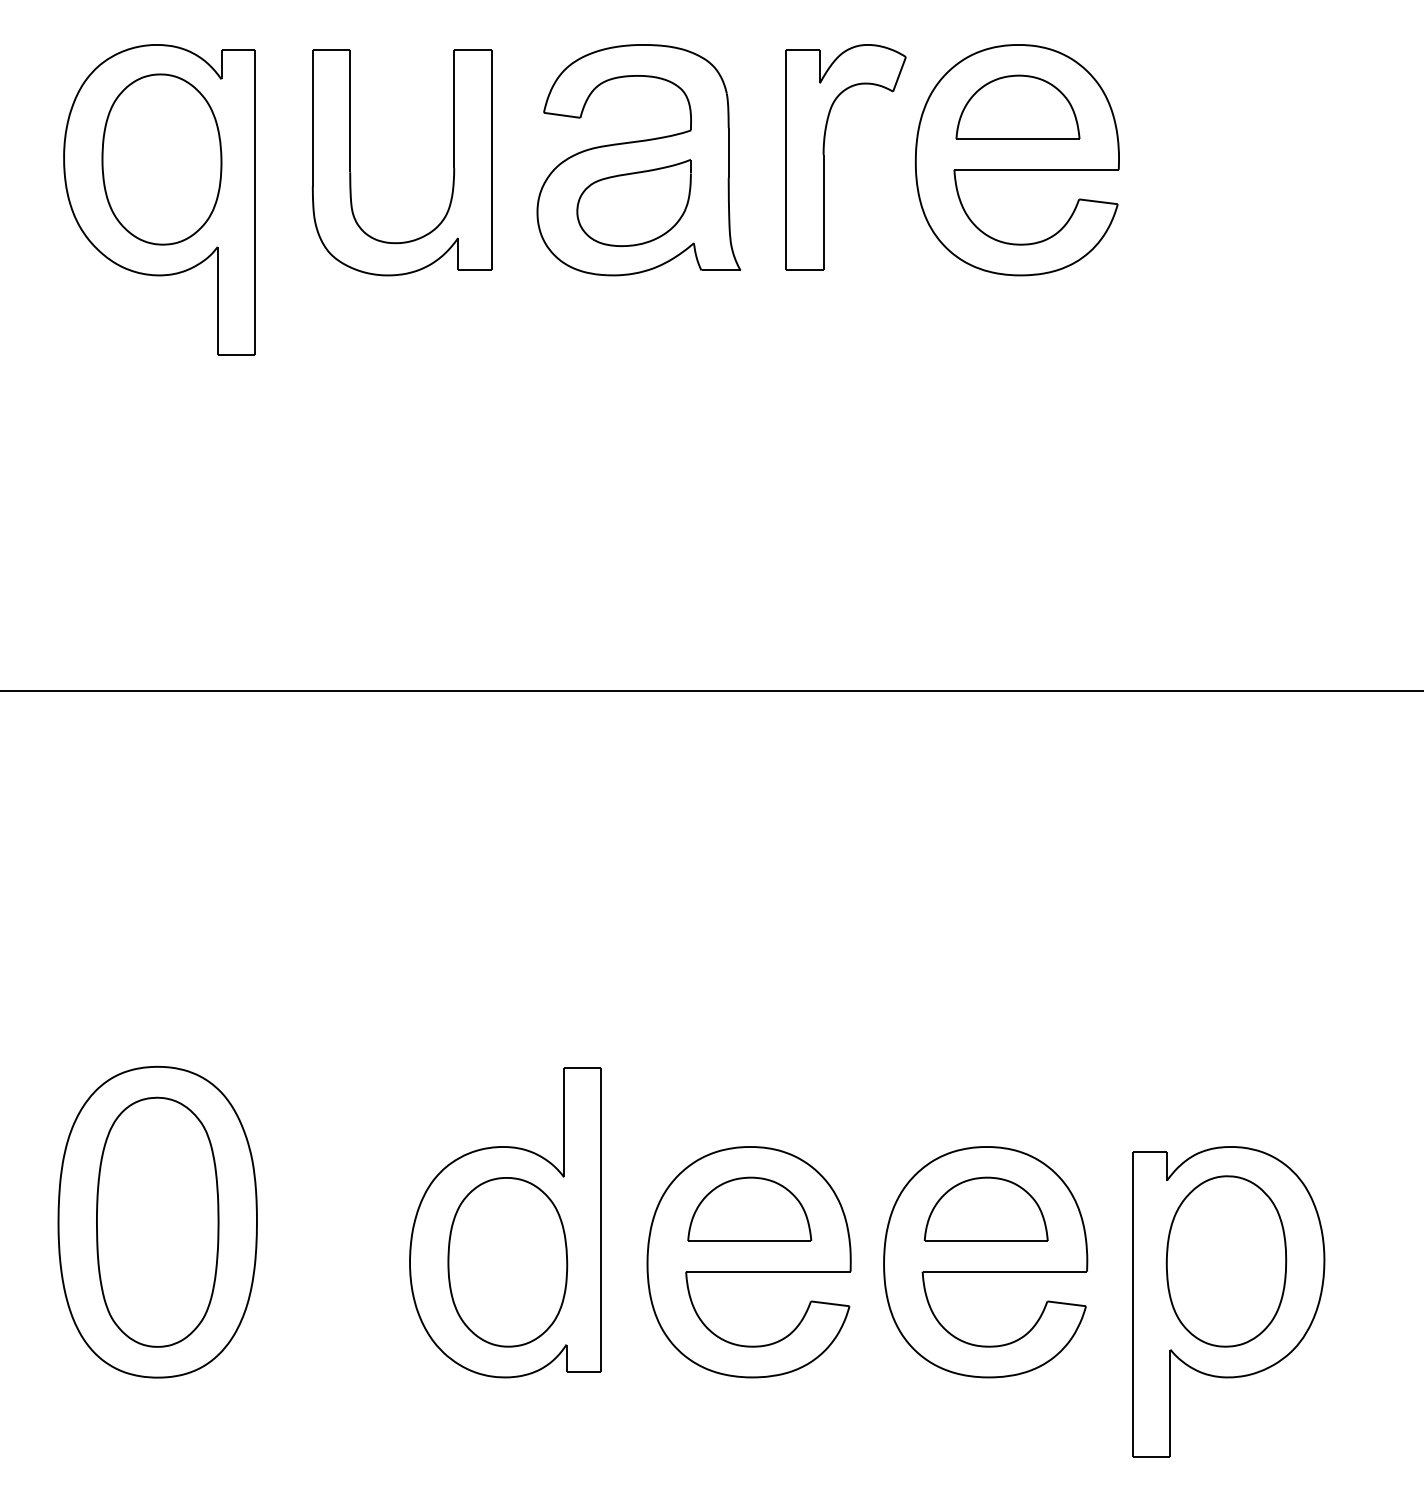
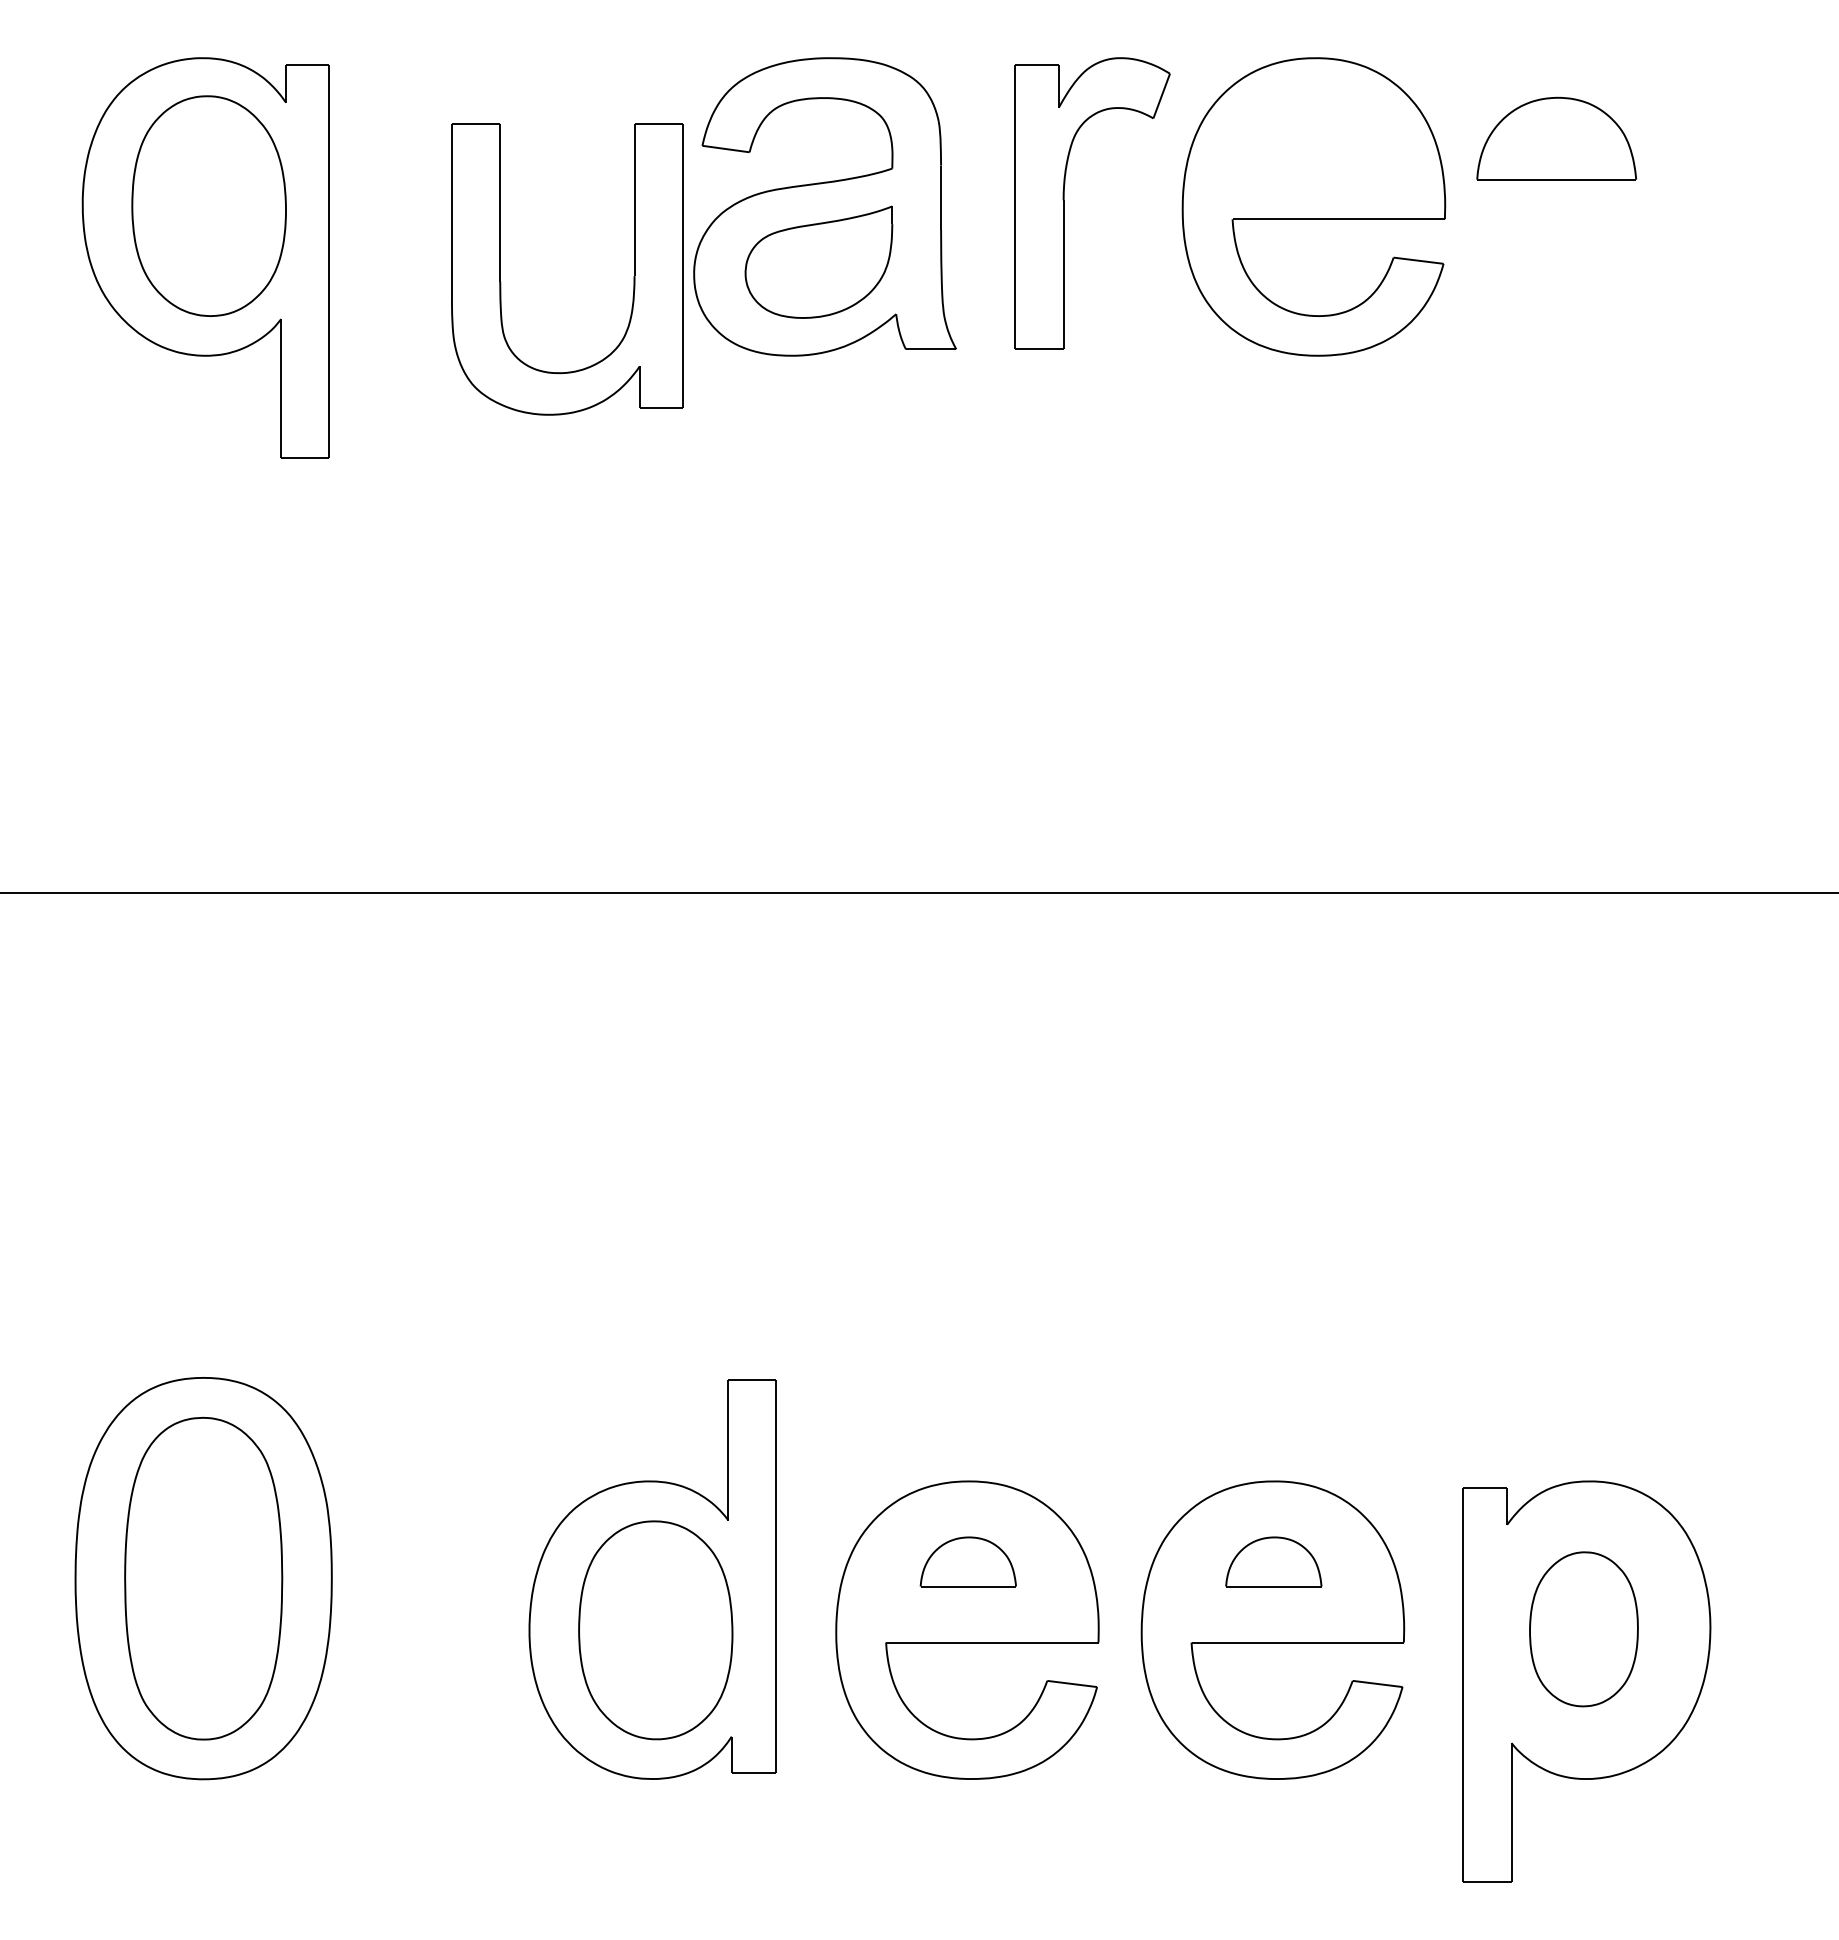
part: (1017, 107) -> (1556, 138), moved
part: (453, 168) -> (633, 276), moved
part: (749, 1208) -> (968, 1561), size x0.6
part: (986, 1208) -> (1273, 1561), size x0.6
part: (1226, 1261) -> (1583, 1629), size x0.7

